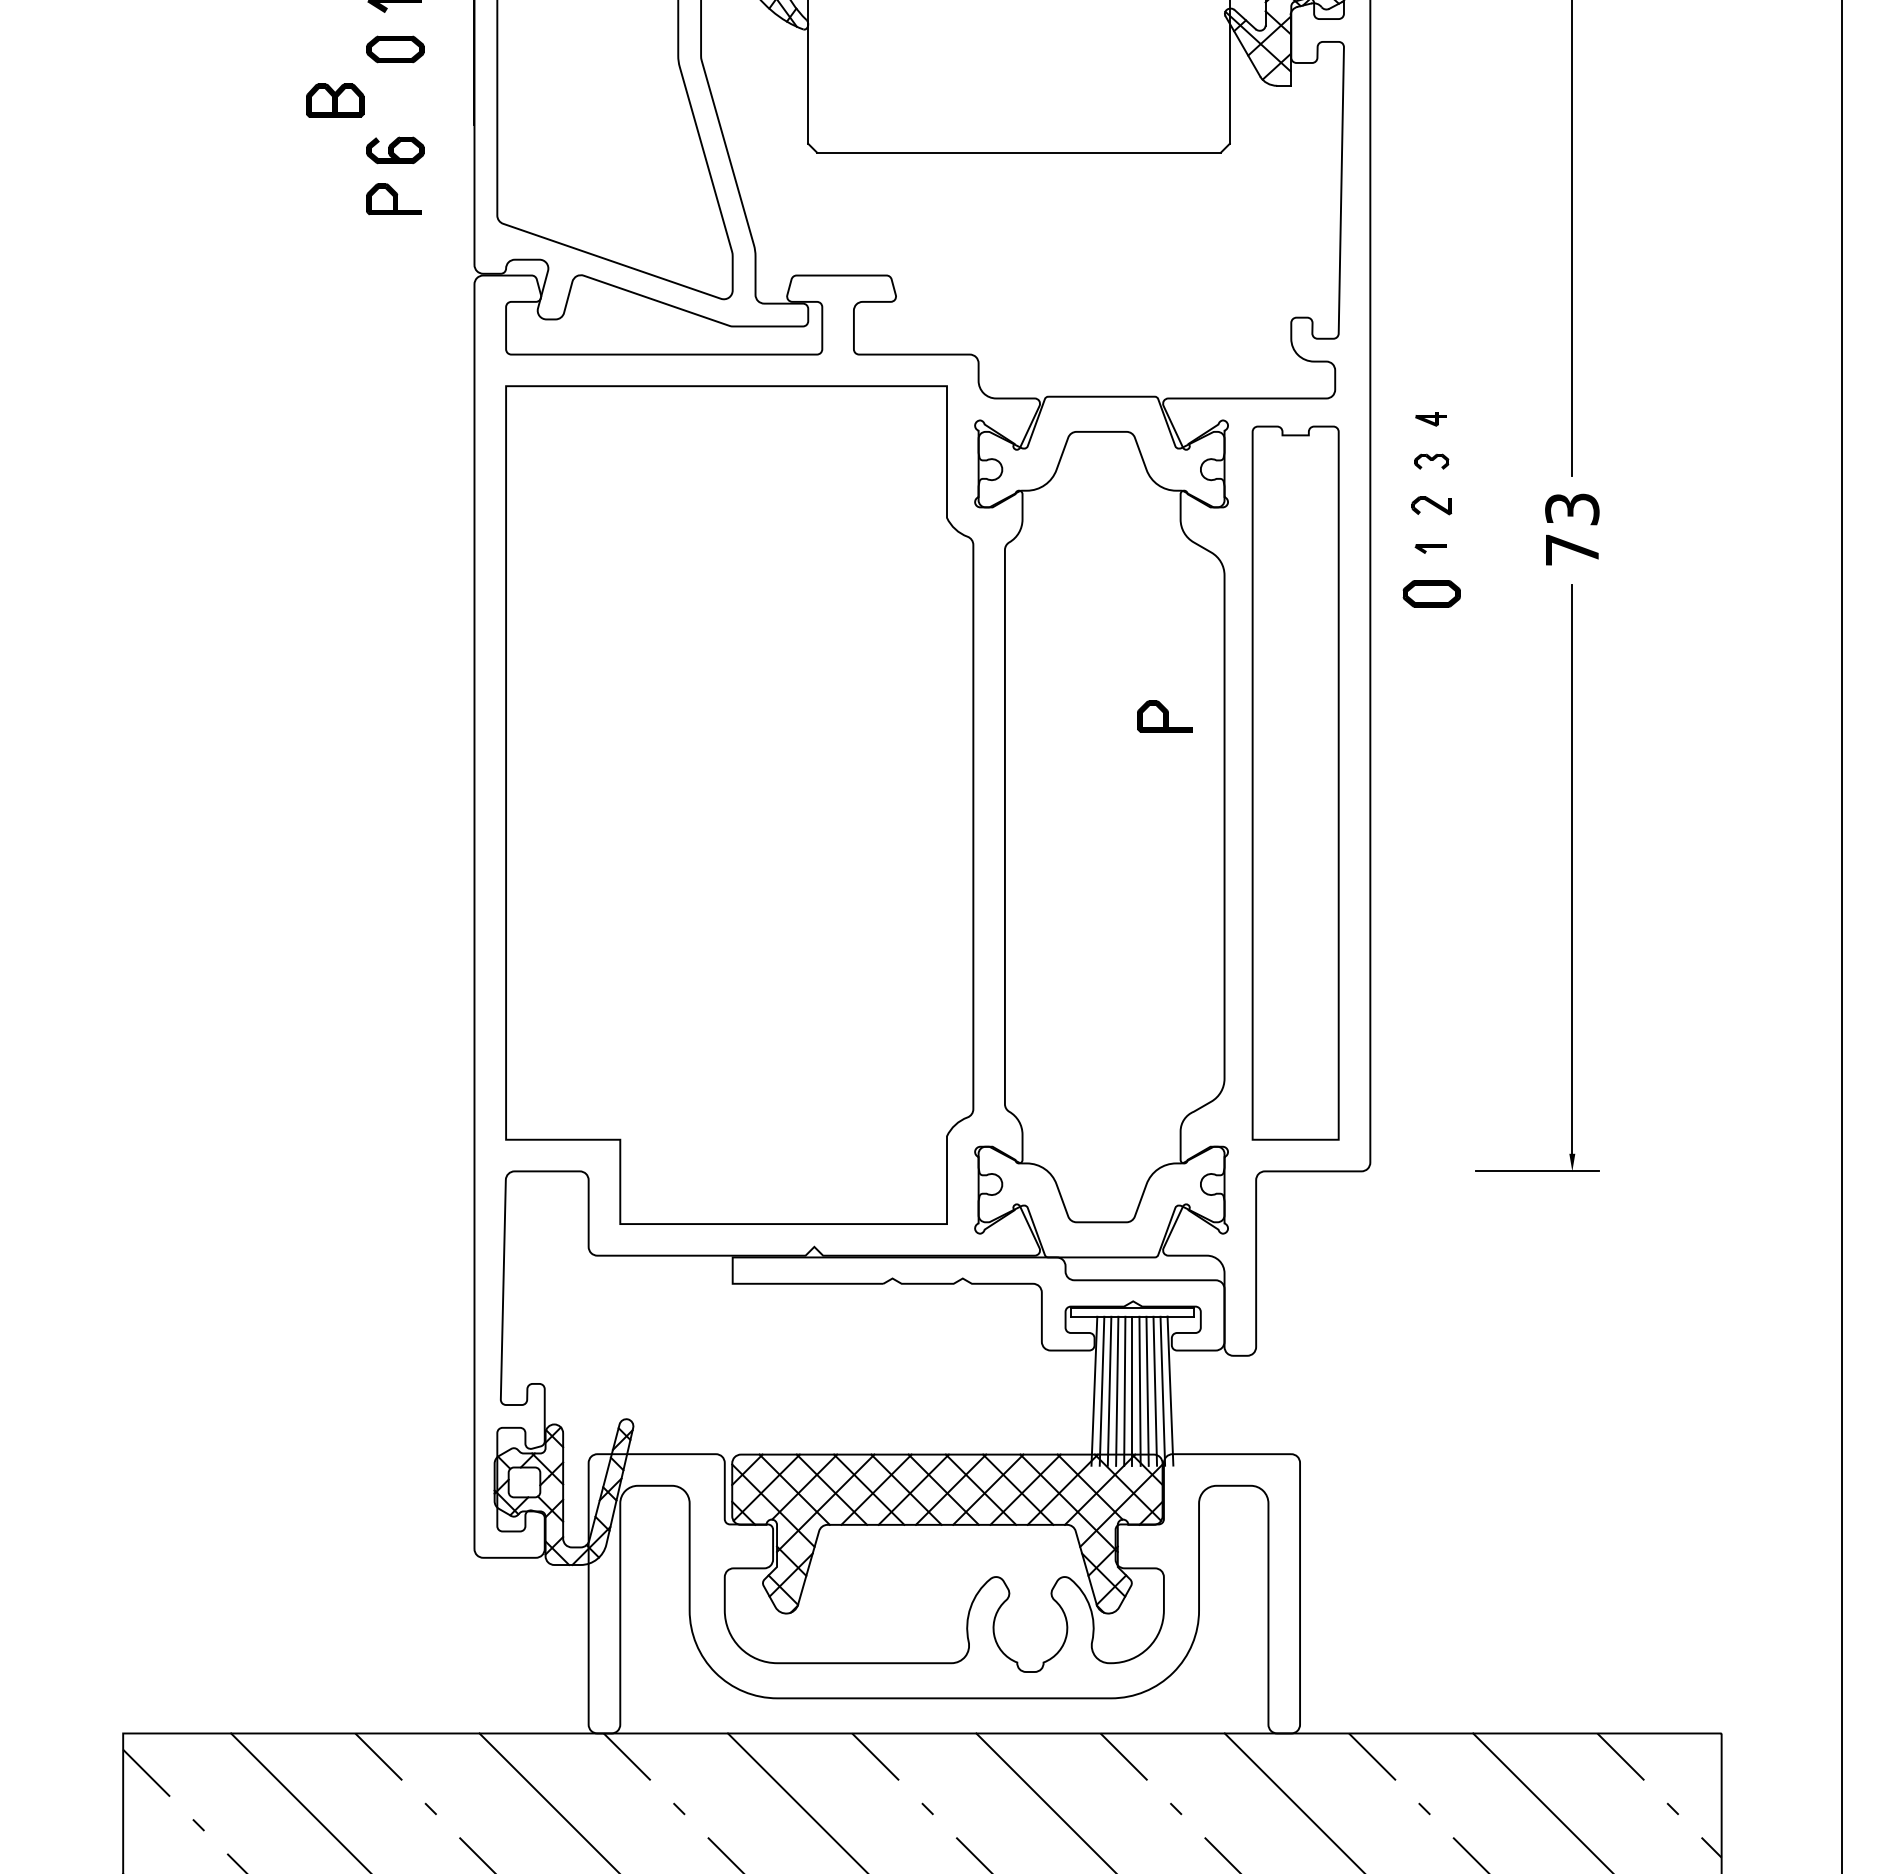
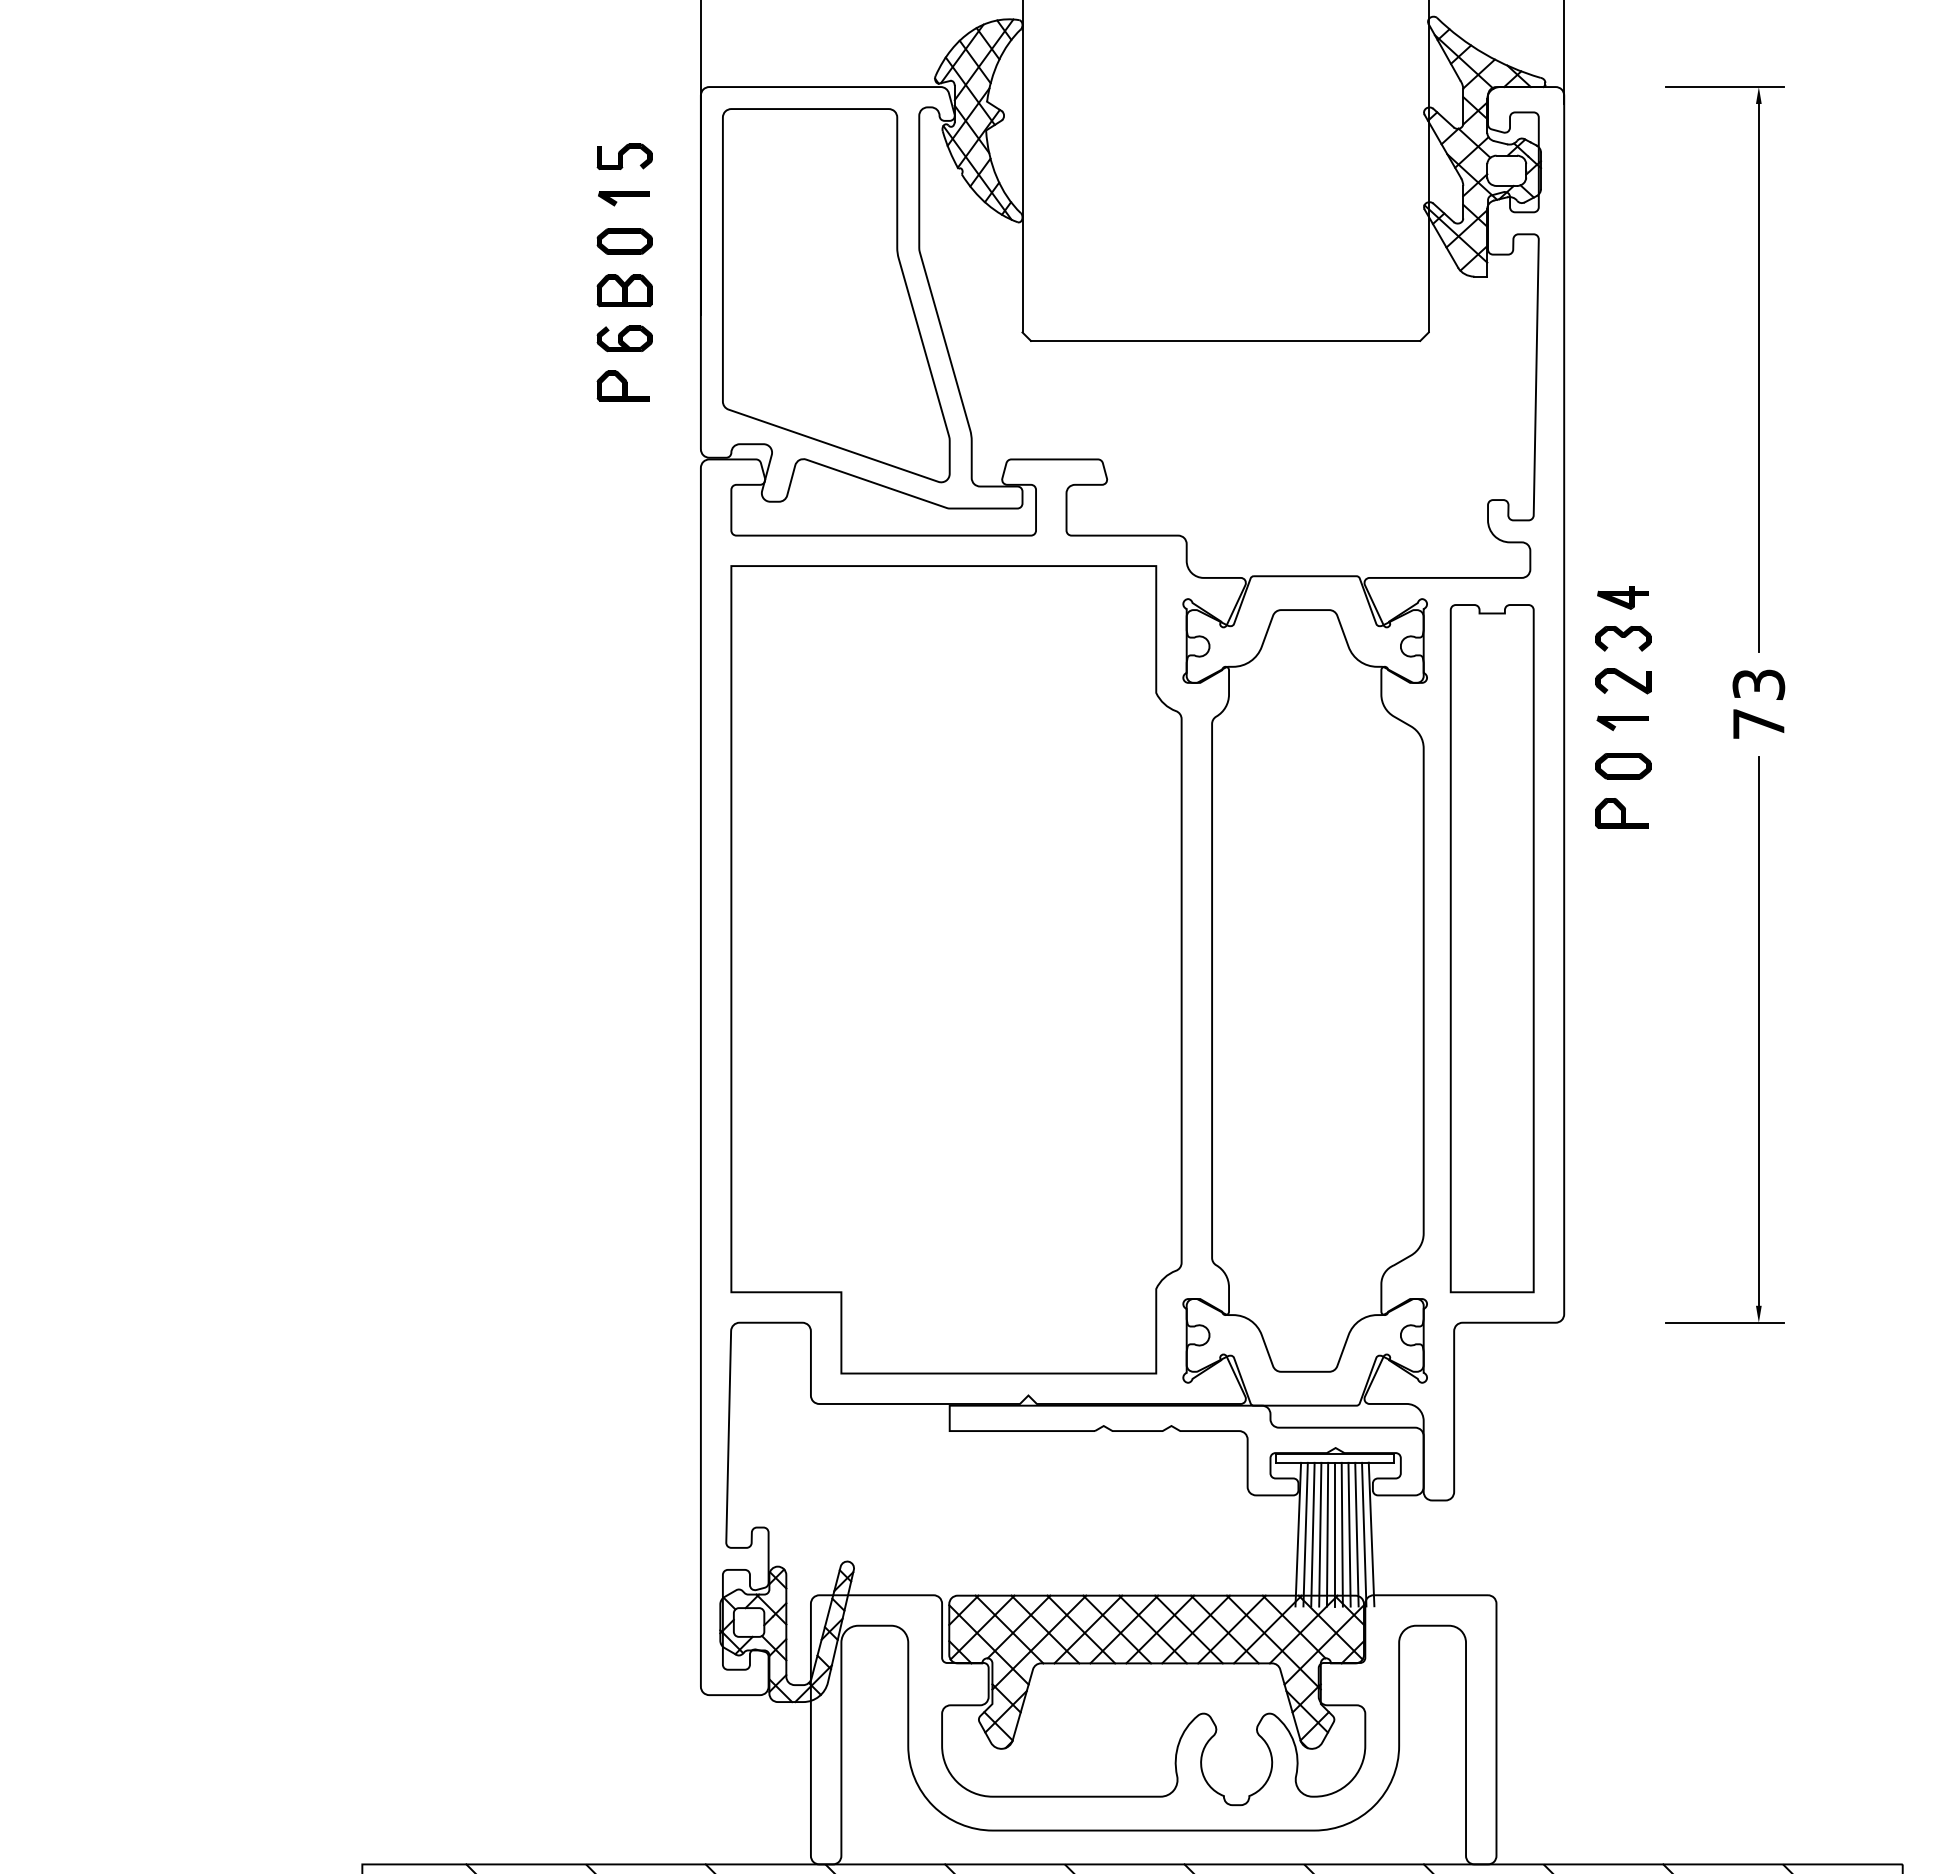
part: (335, 100) -> (624, 290), moved
part: (1430, 418) -> (1622, 597), size x1.67
part: (1431, 461) -> (1623, 638), size x1.67
part: (1431, 505) -> (1623, 681), size x1.43
part: (1430, 548) -> (1622, 722), size x1.67
part: (1164, 716) -> (1621, 813), moved

